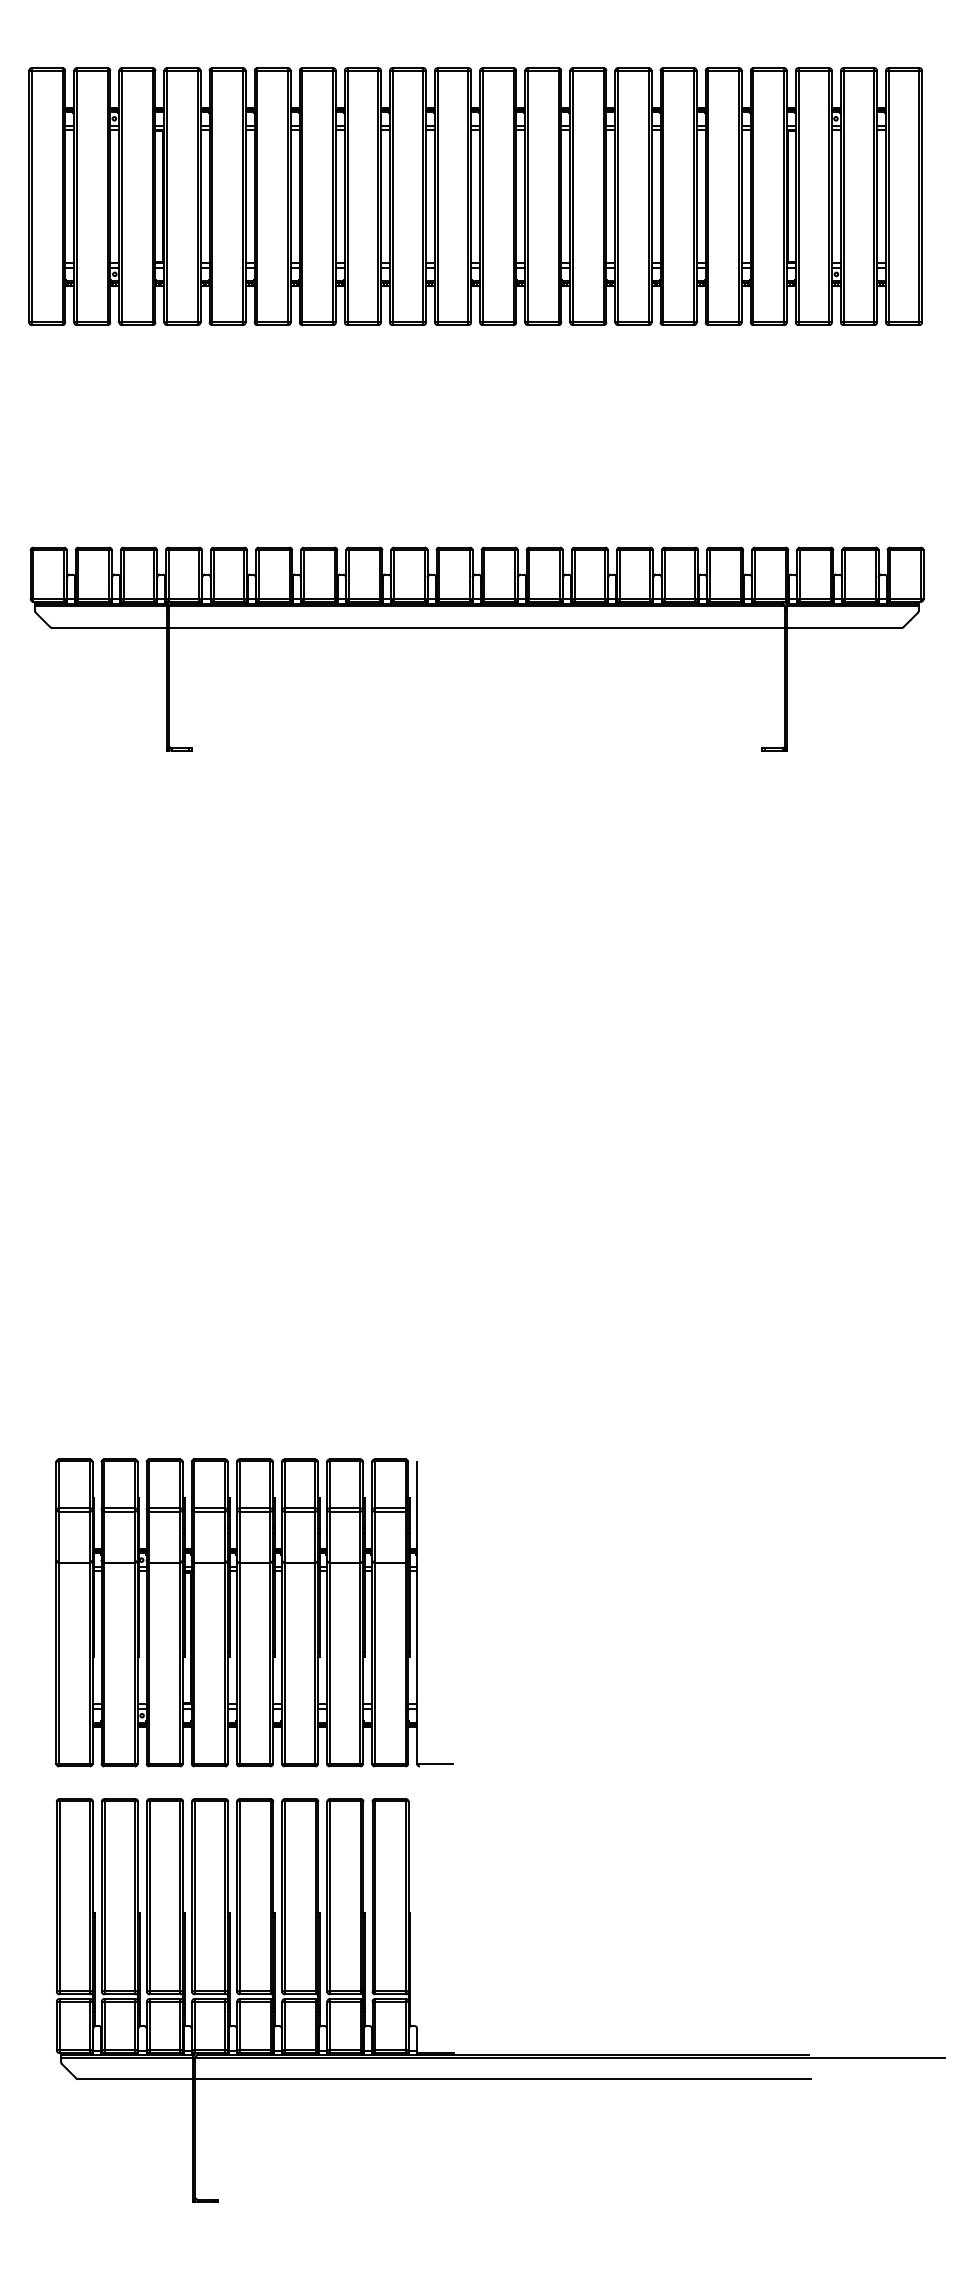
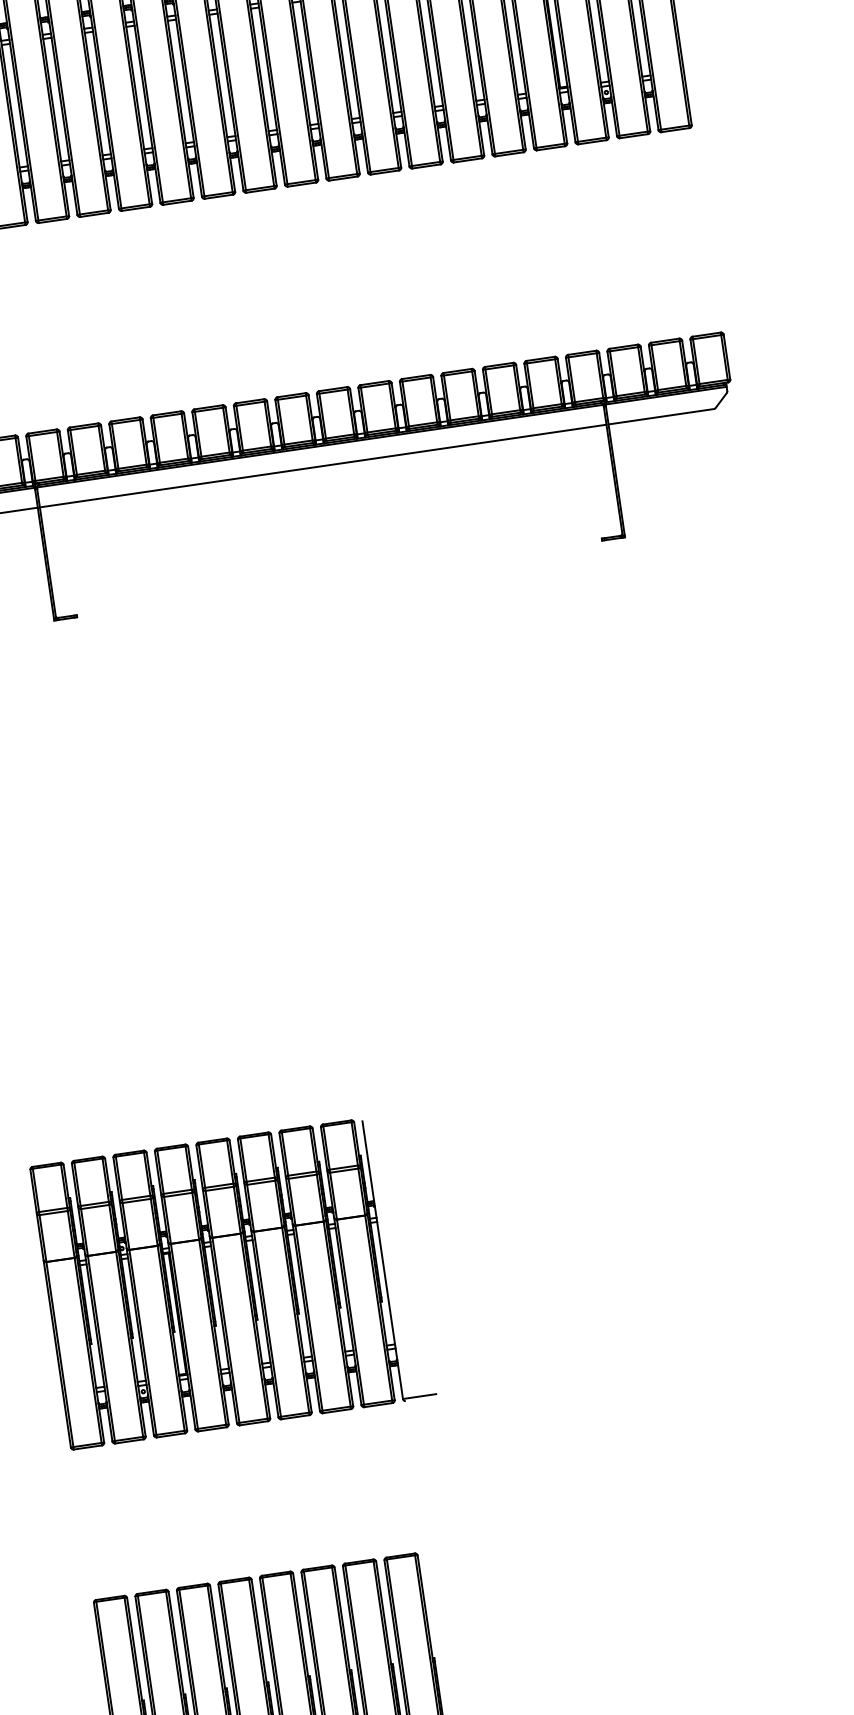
part: (254, 1612) -> (232, 1281), moved

